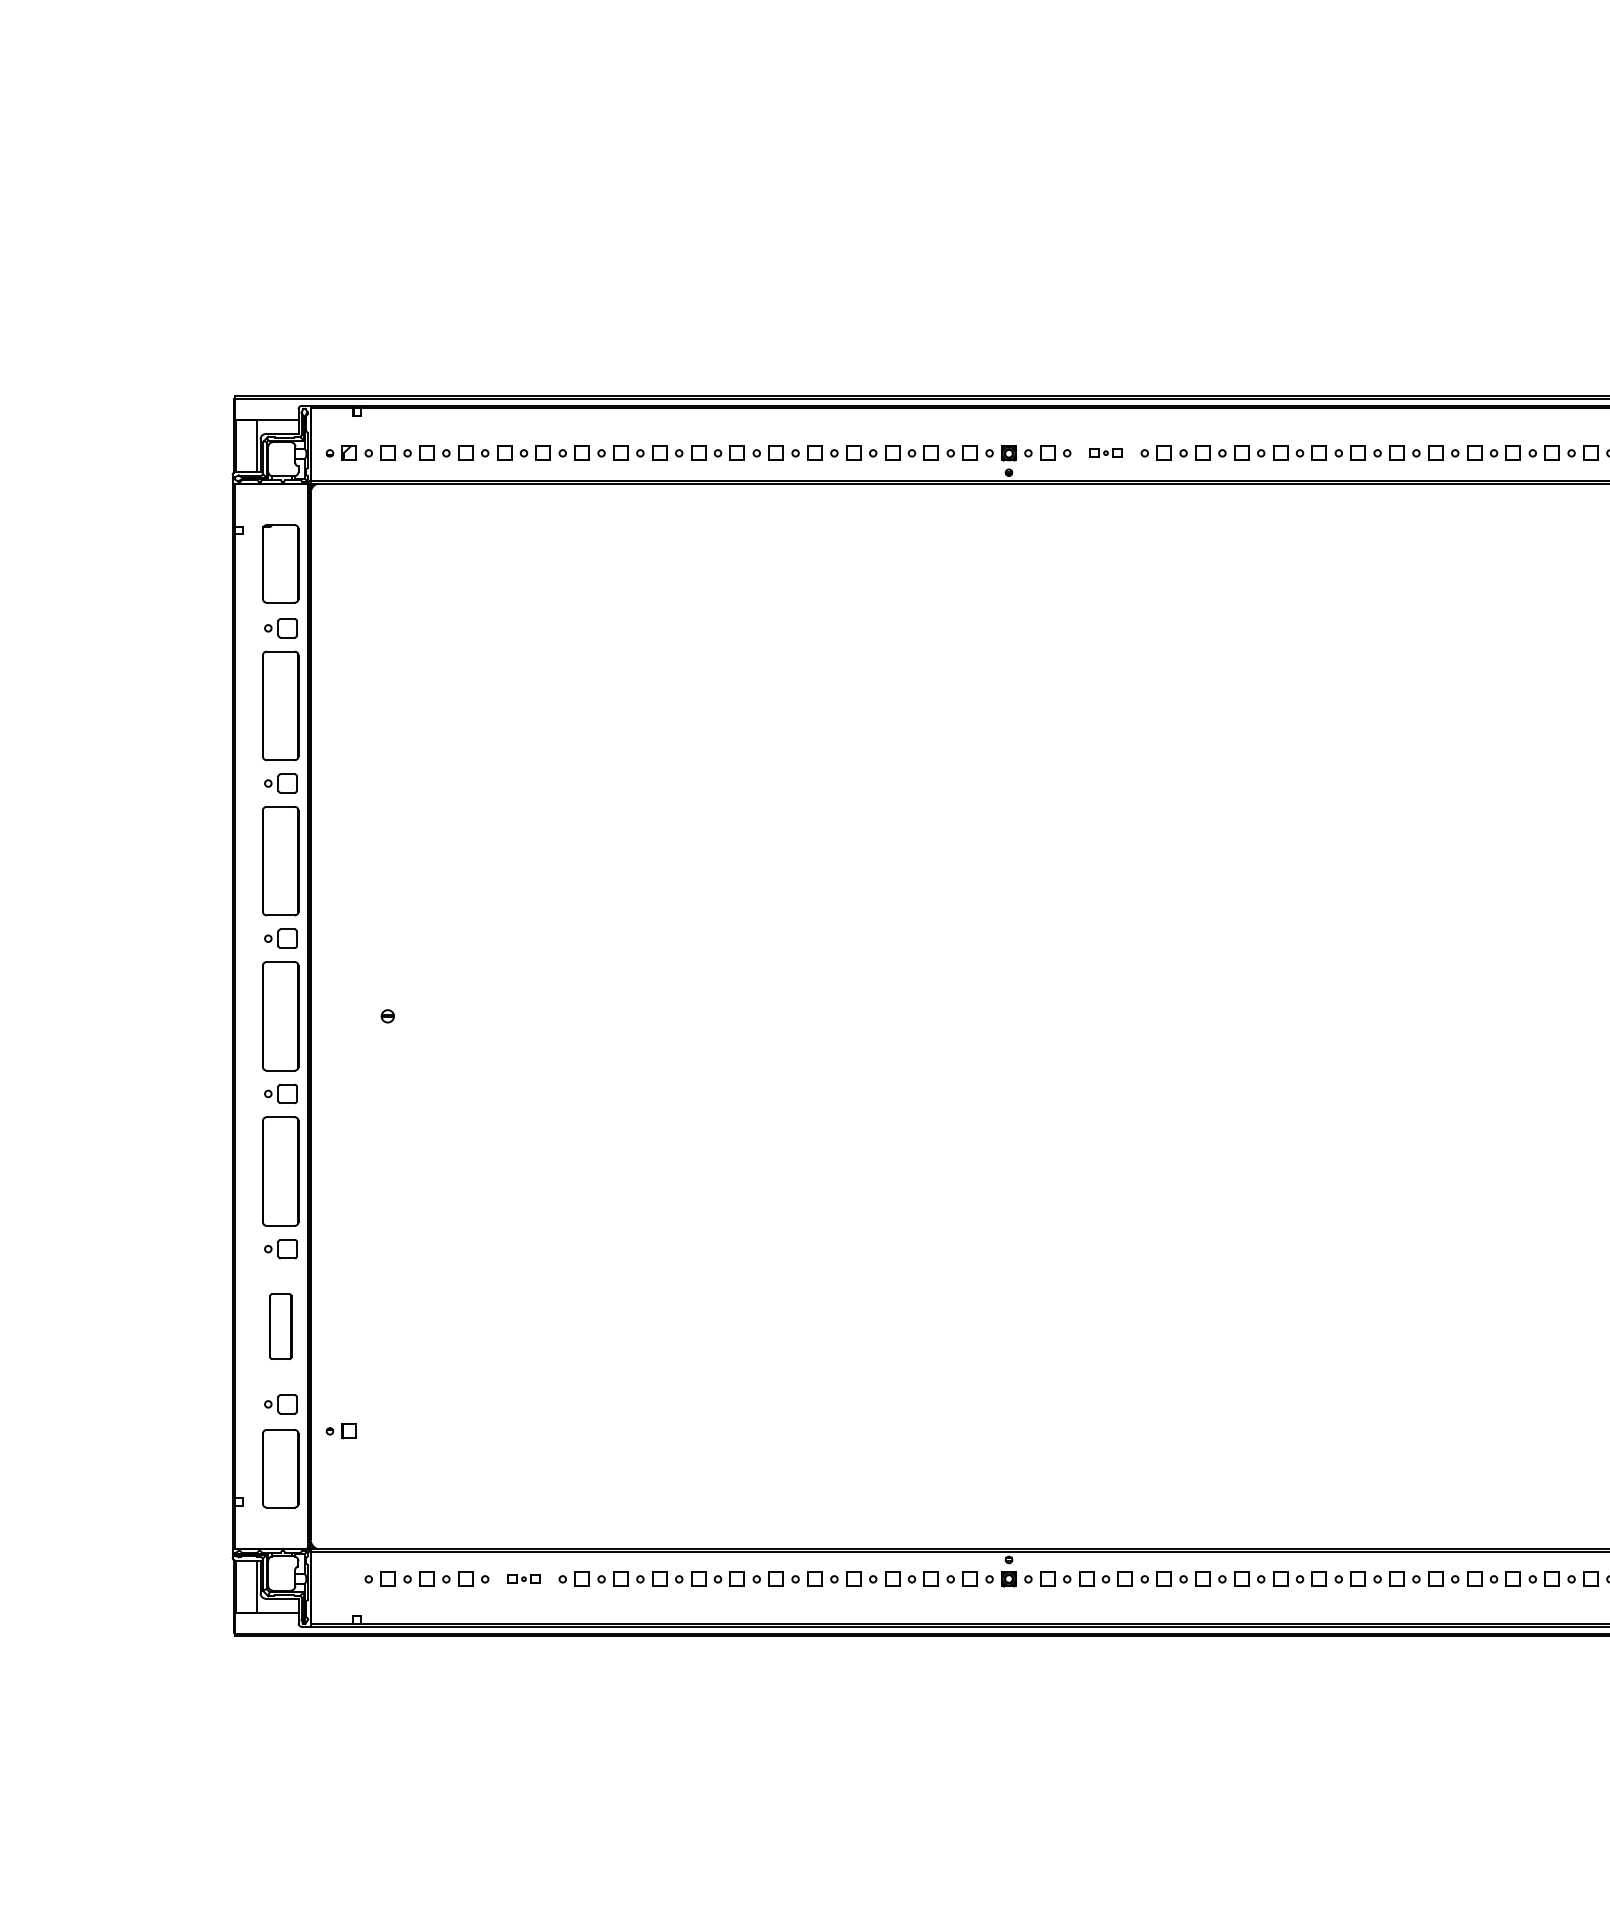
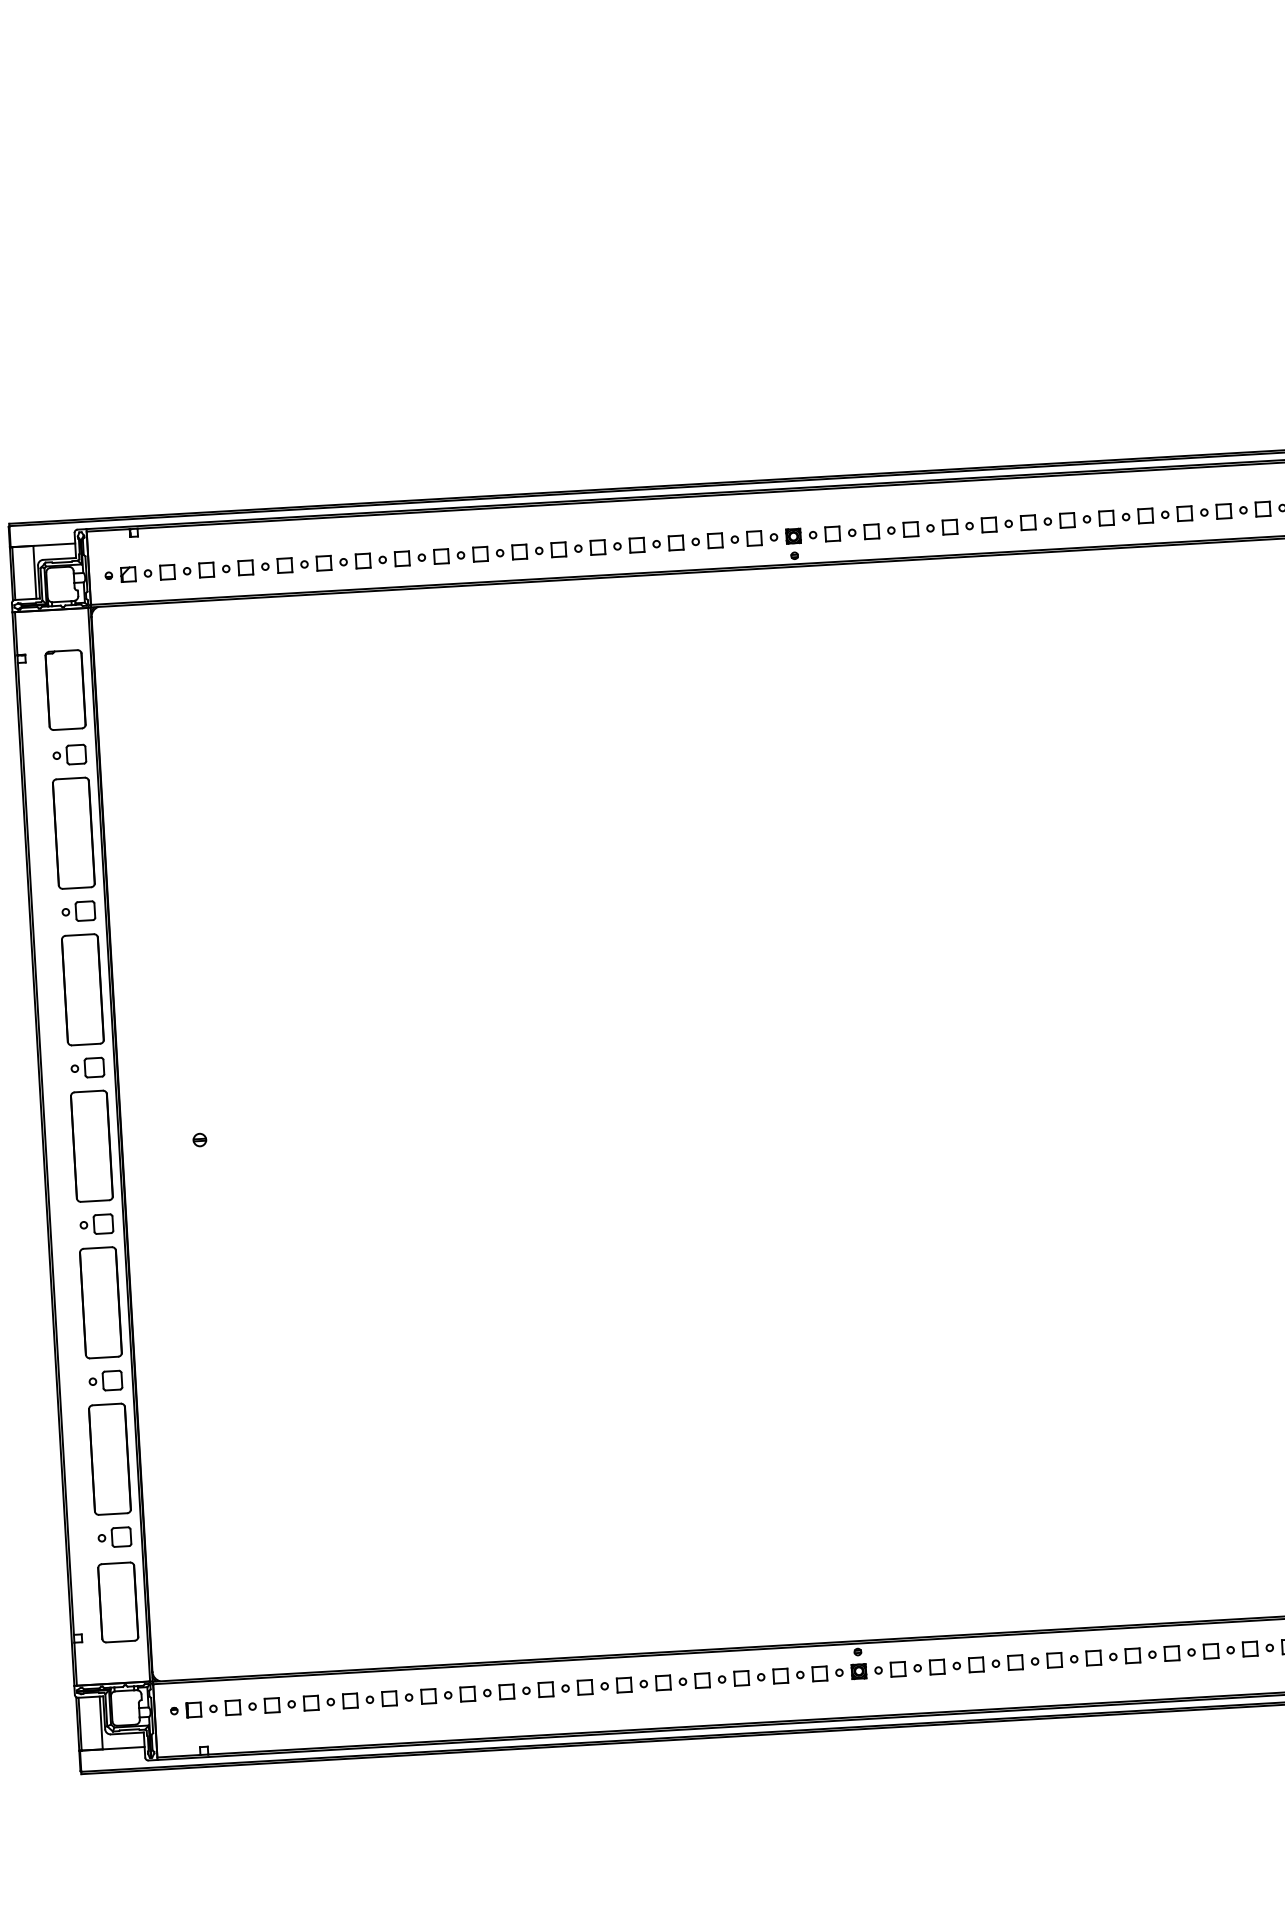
part: (1105, 452) -> (890, 529), size x1.67
part: (280, 1326) -> (109, 1459), size x1.67
part: (340, 1431) -> (184, 1710), moved
part: (523, 1578) -> (369, 1698), size x1.67

